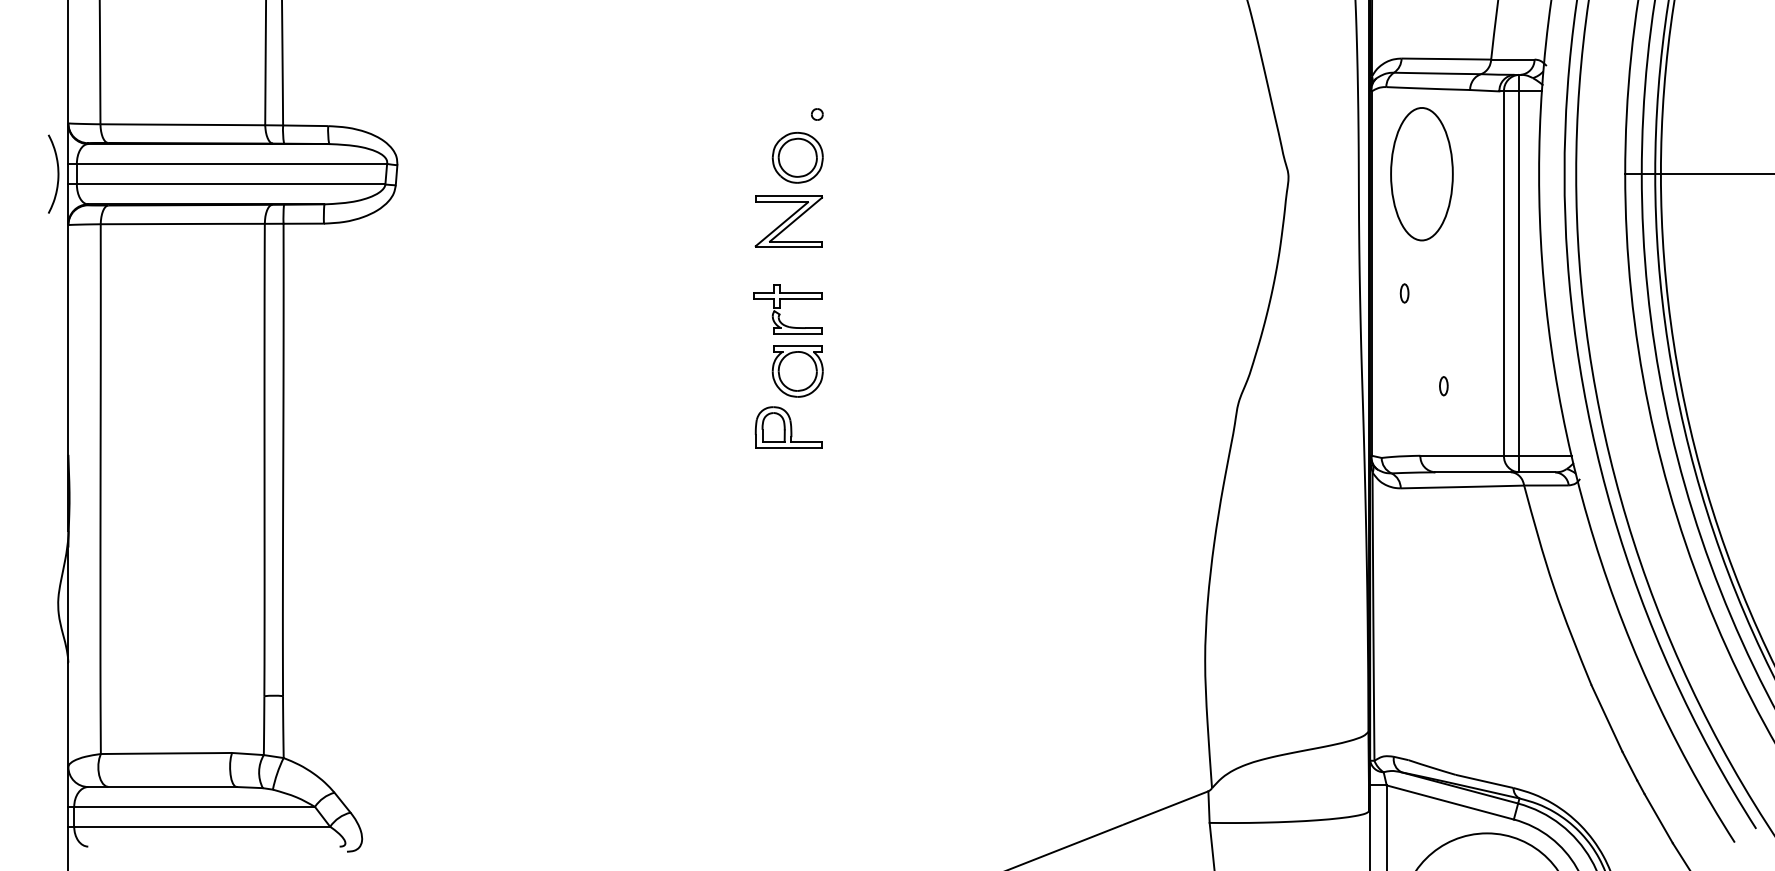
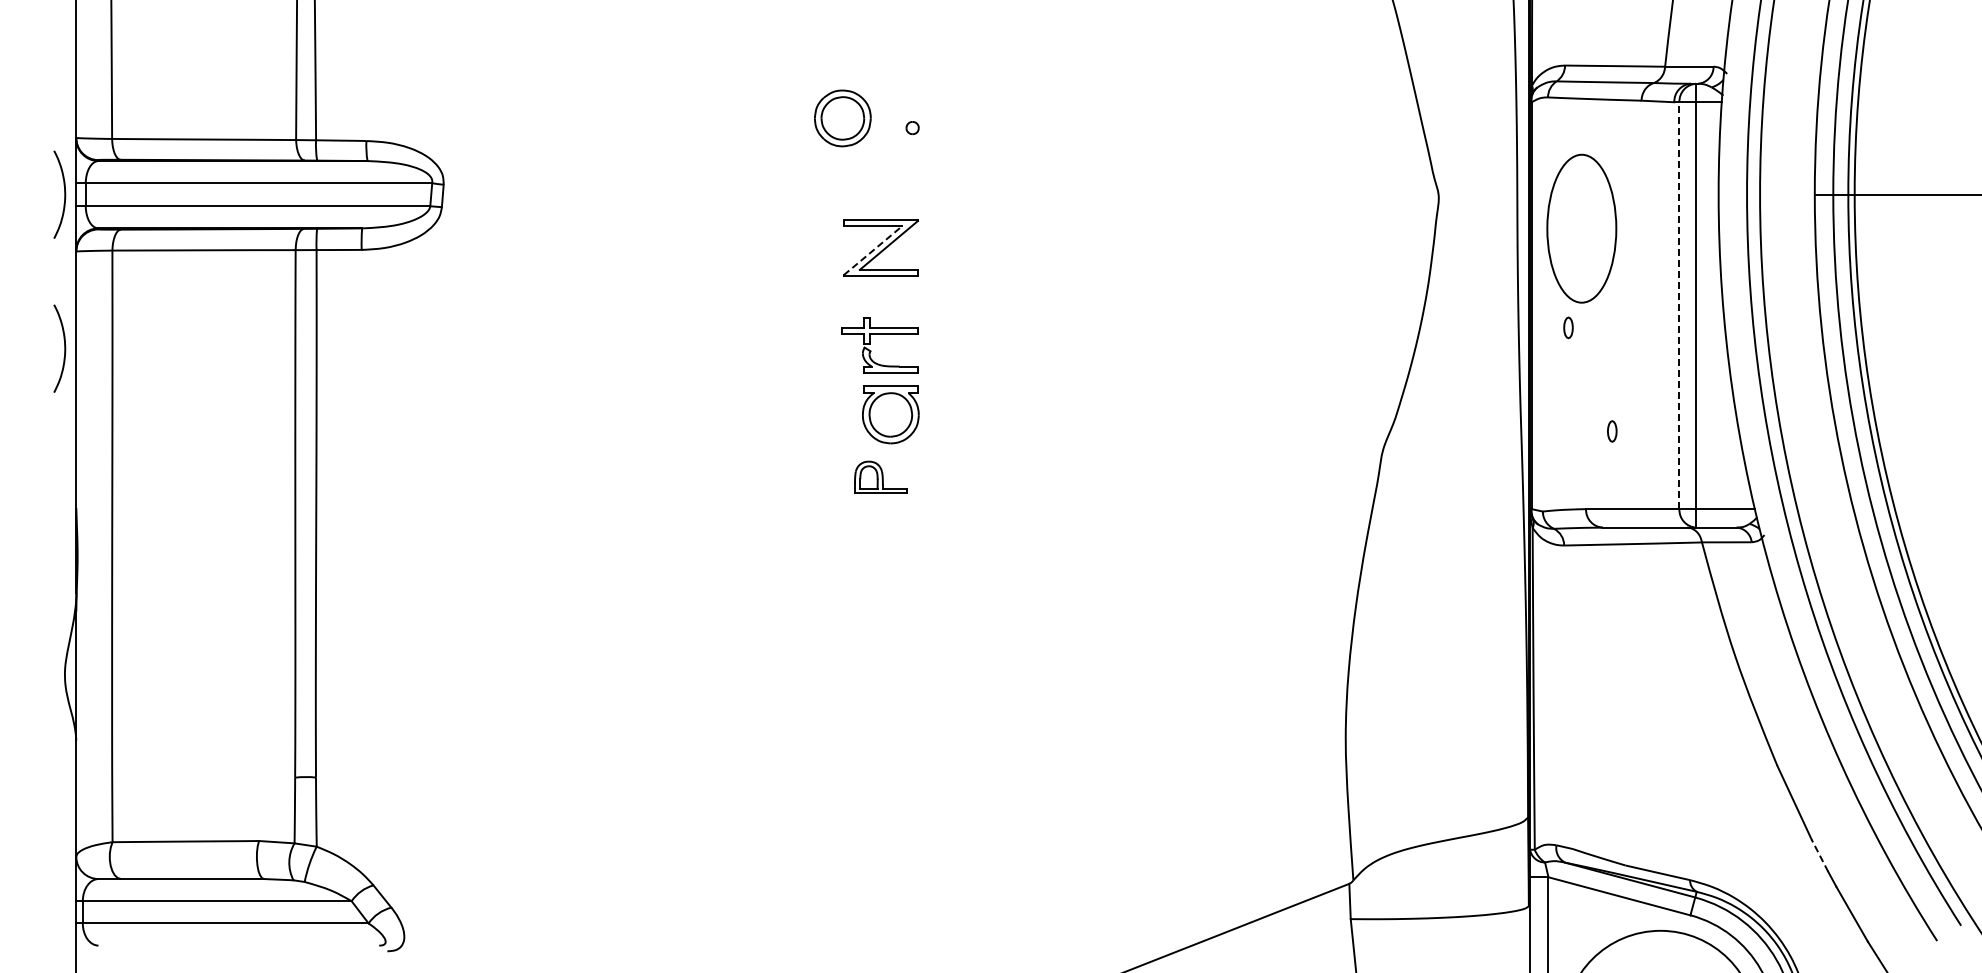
part: (797, 157) -> (842, 118), moved
part: (1421, 174) -> (1581, 228), moved
line: (782, 224) -> (873, 250), solid -> dashed
line: (1504, 273) -> (1679, 305), solid -> dashed
curve: (57, 311) -> (64, 348), added
part: (788, 427) -> (880, 477), size x0.7
line: (1629, 765) -> (1819, 855), solid -> dashed

